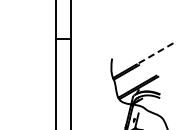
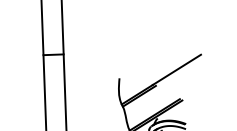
line: (154, 54) -> (176, 70), dashed -> solid

